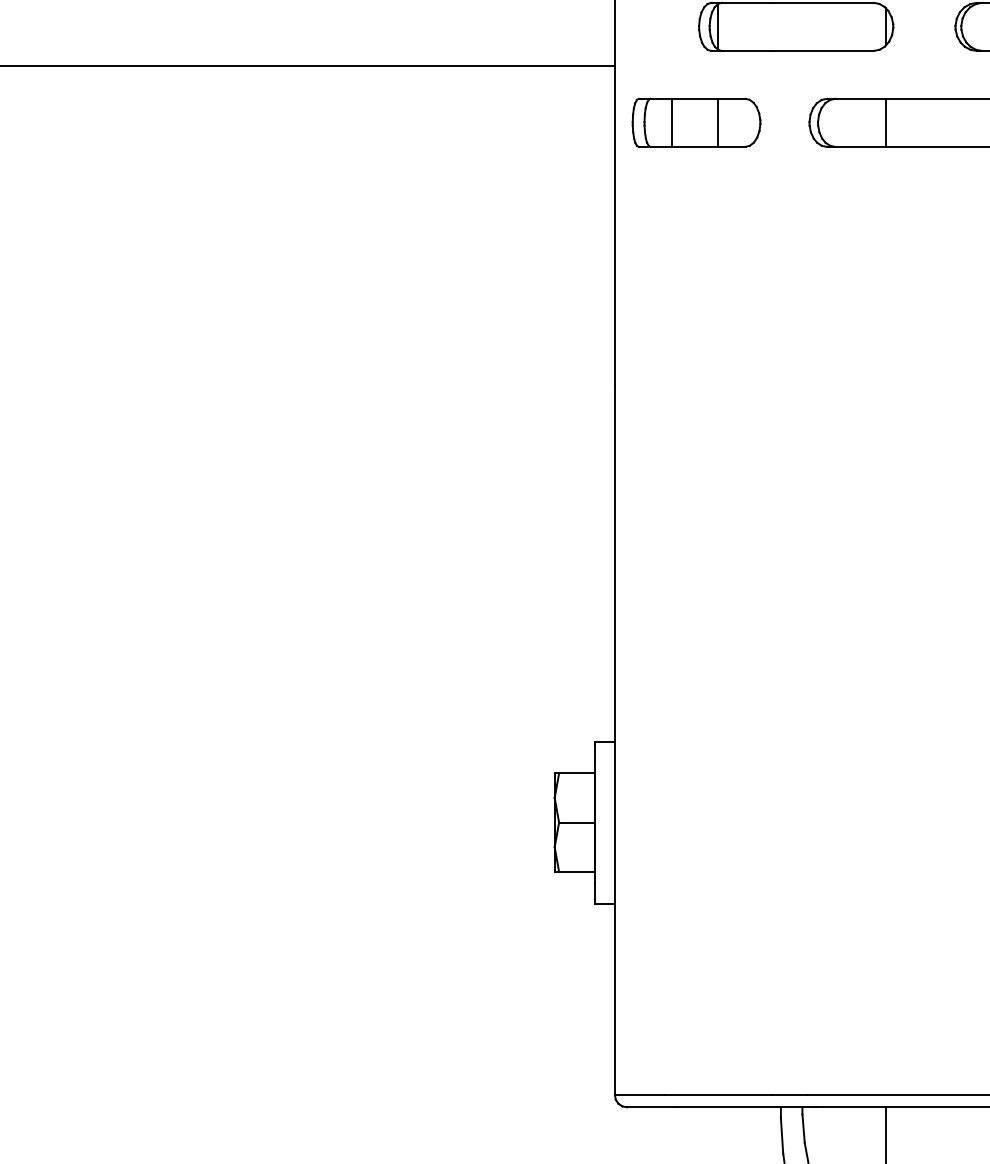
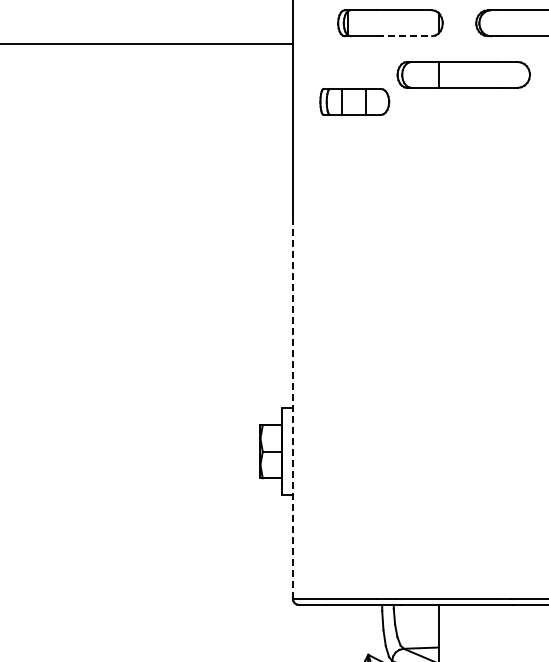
line: (824, 51) -> (405, 36), solid -> dashed
part: (696, 122) -> (354, 101), moved
line: (614, 740) -> (292, 407), solid -> dashed

